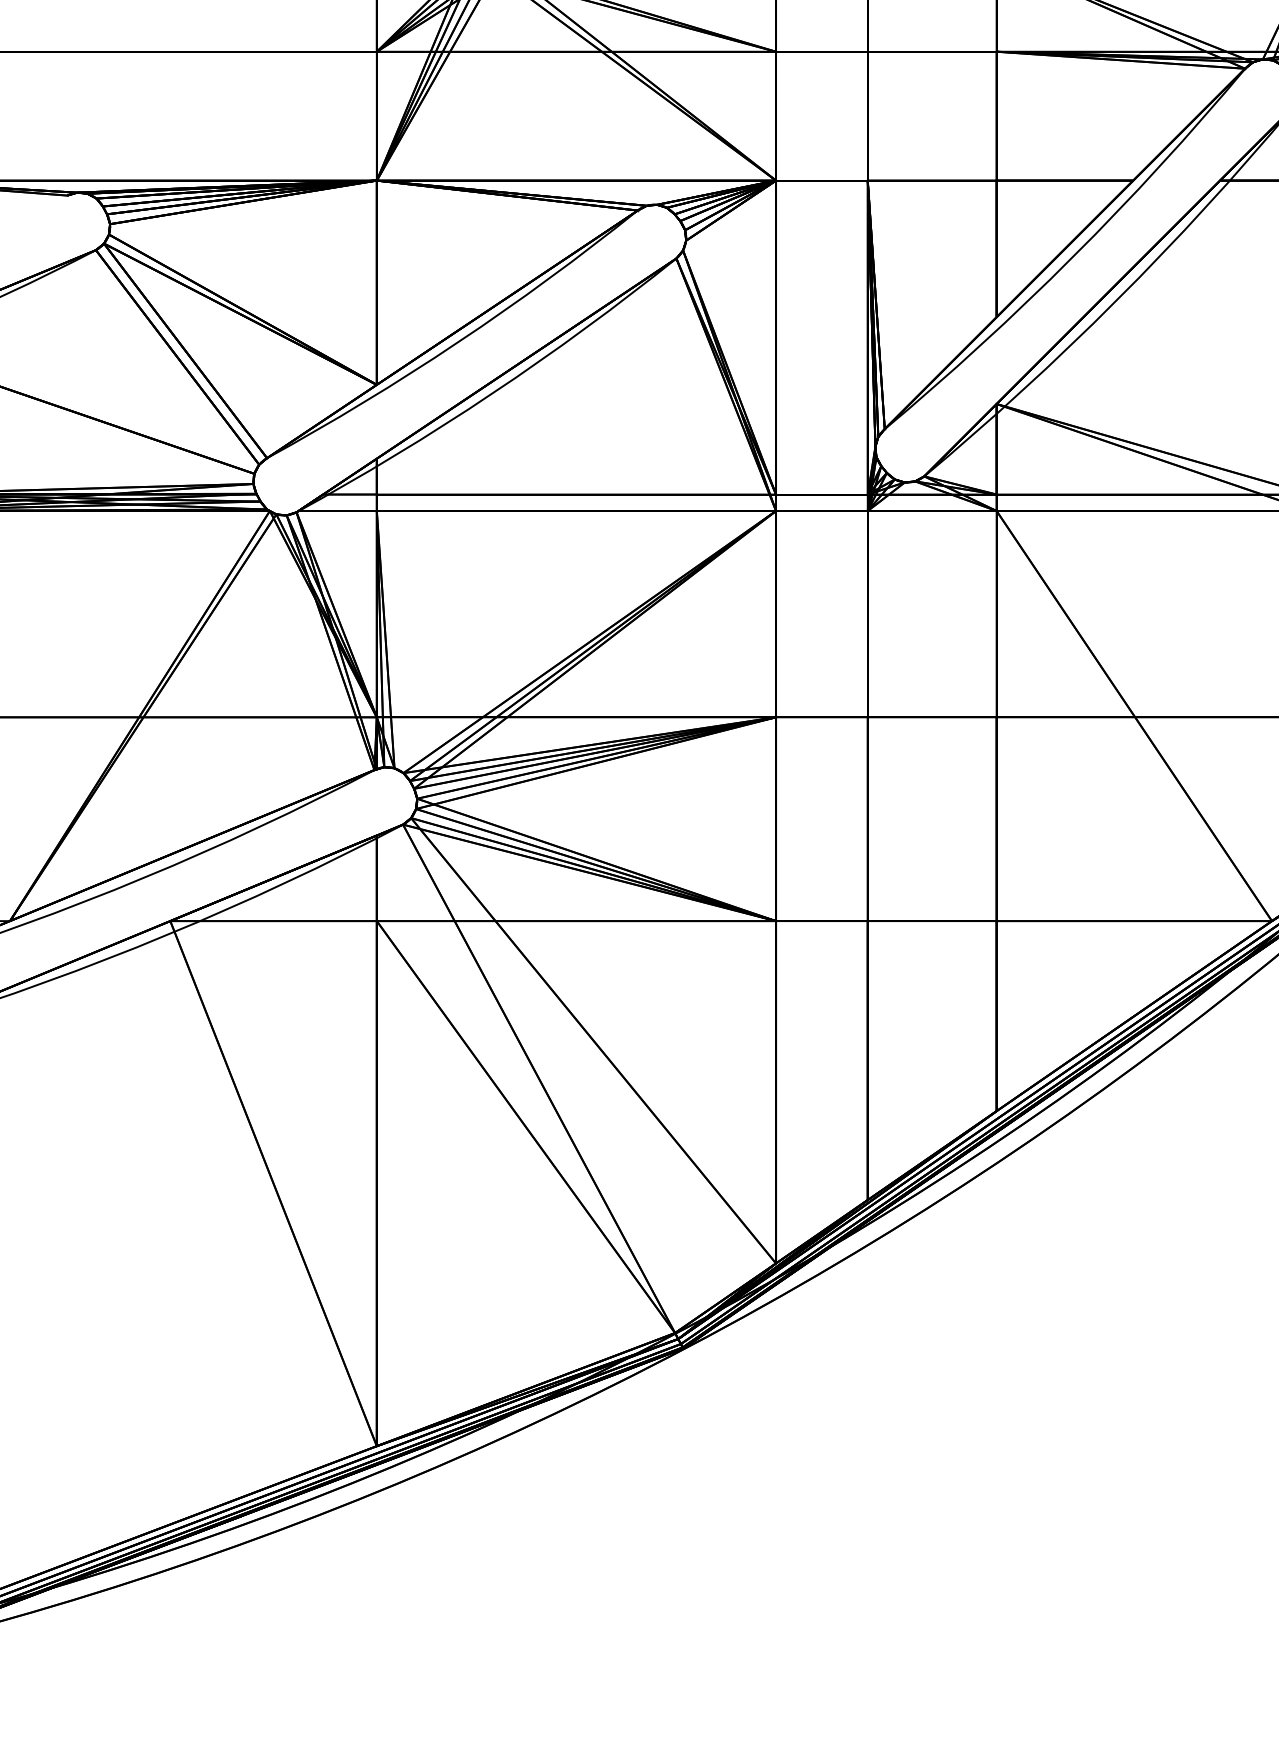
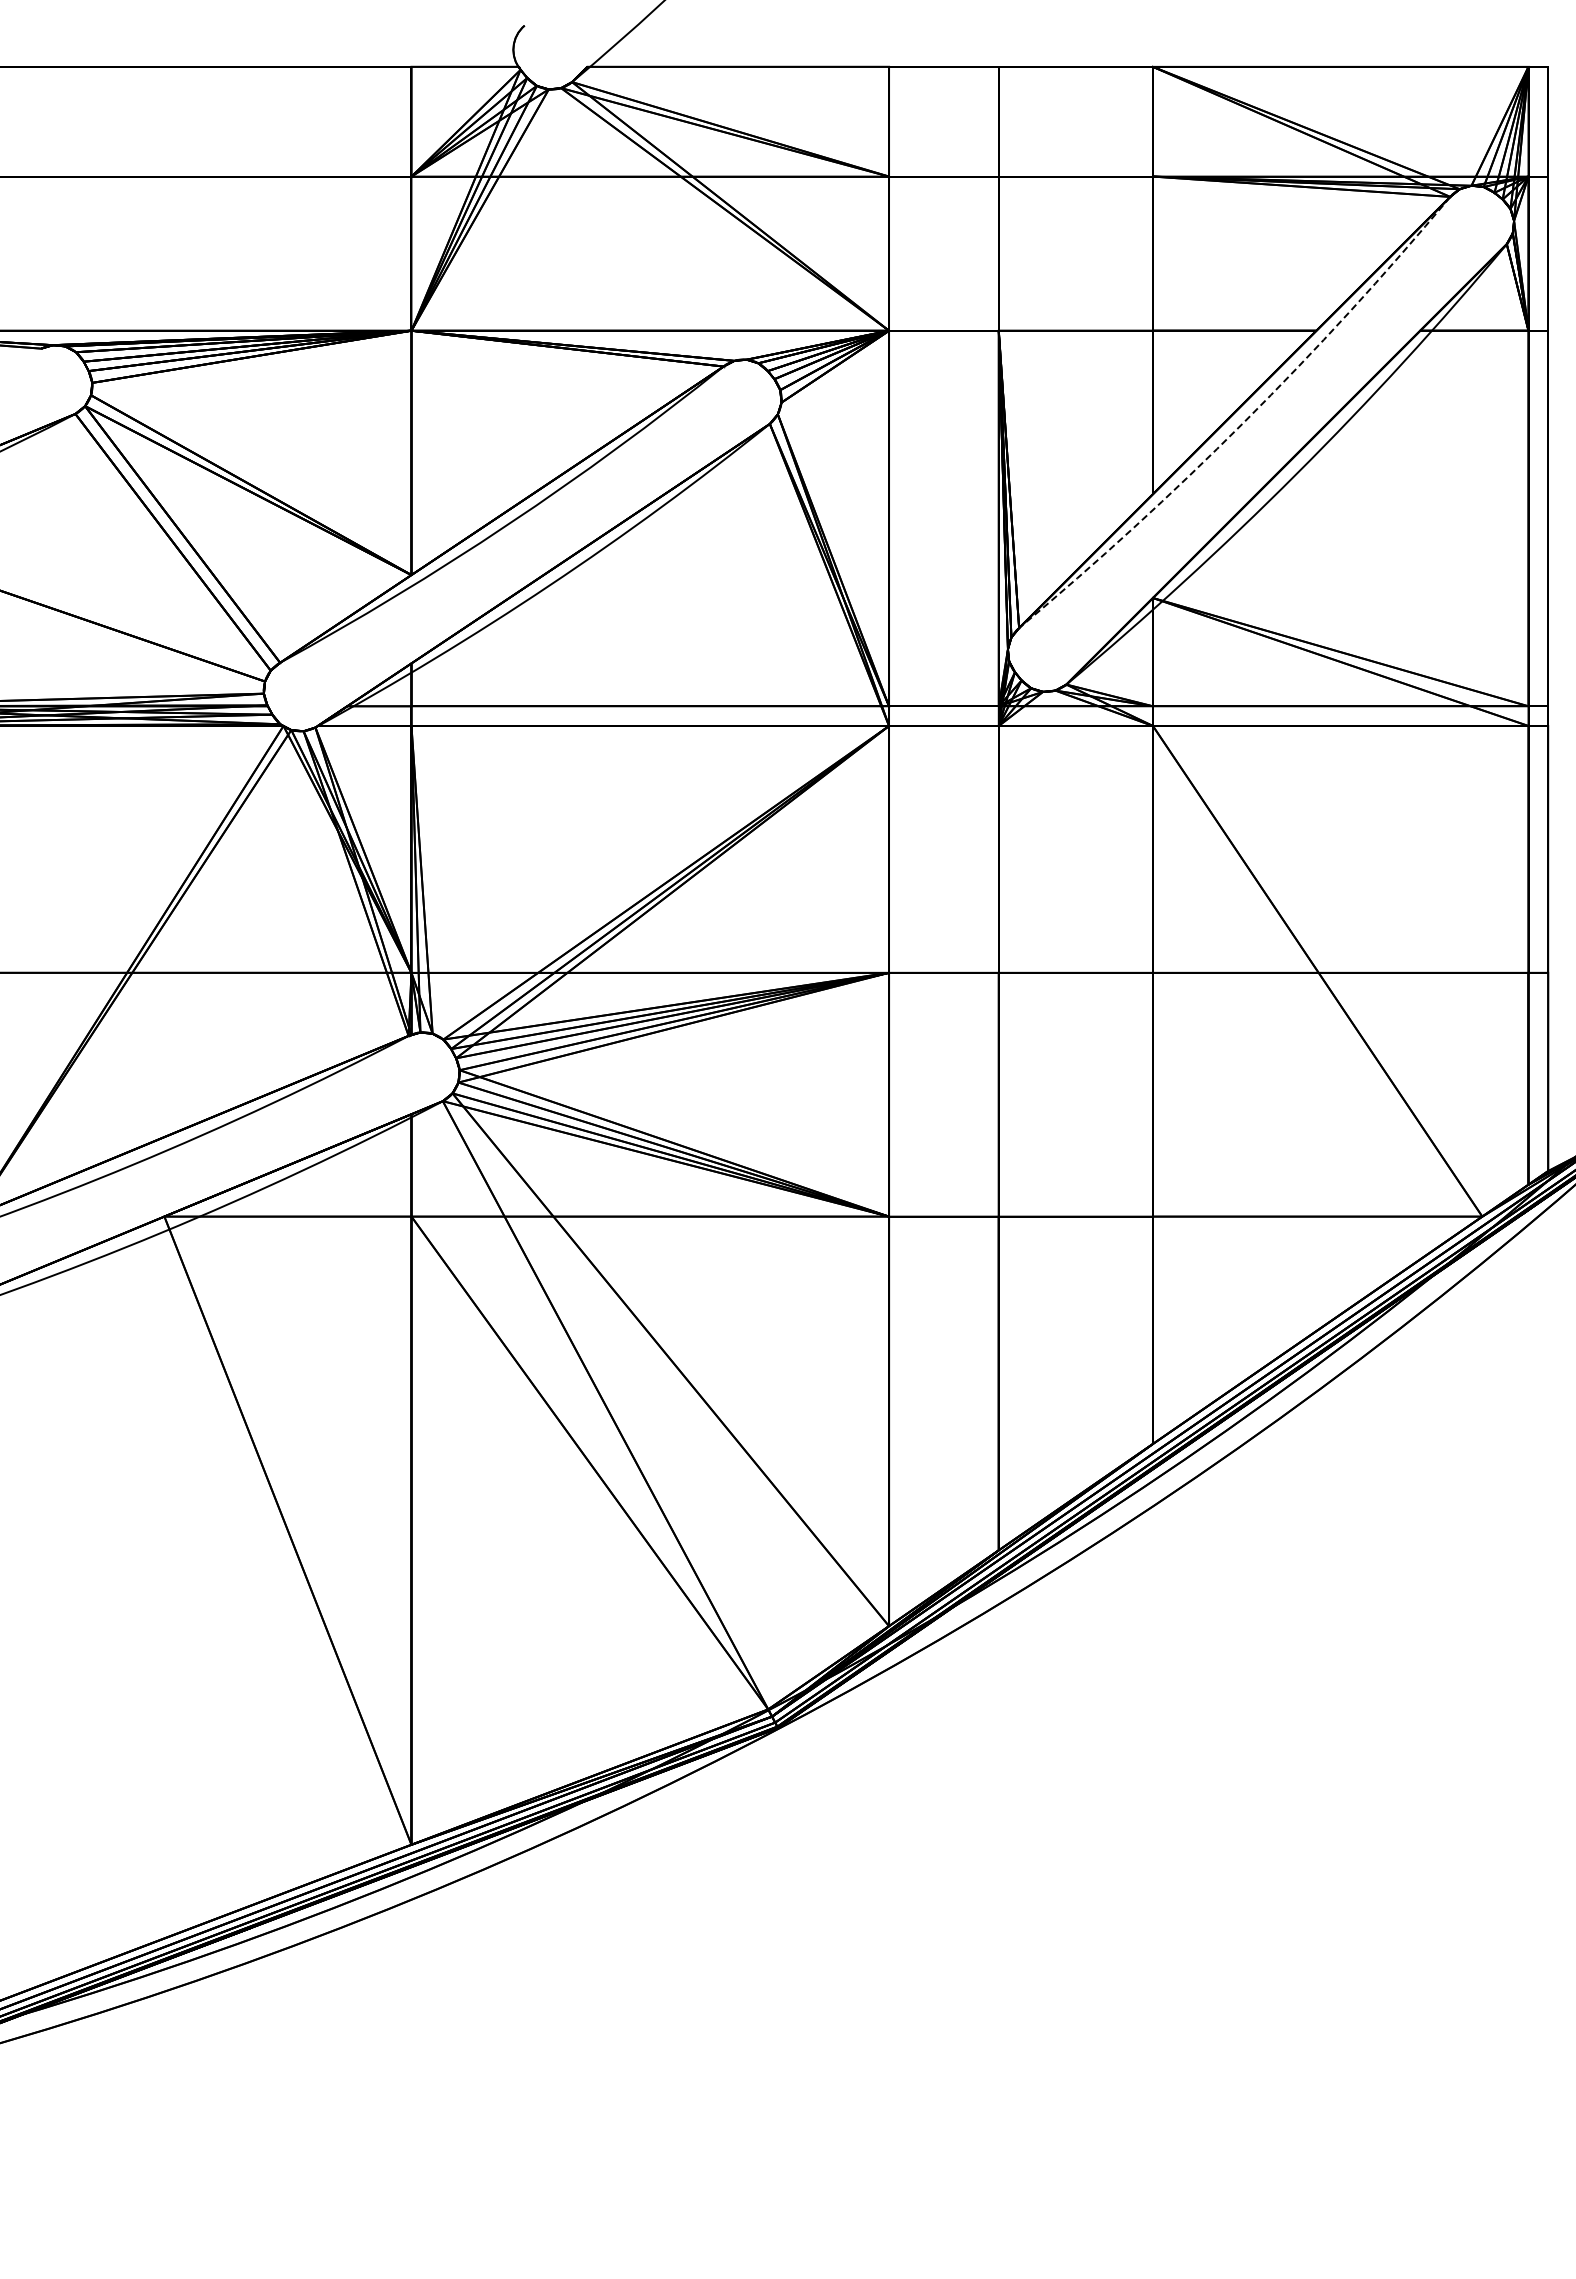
arc: (1073, 257) -> (1244, 422), solid -> dashed

